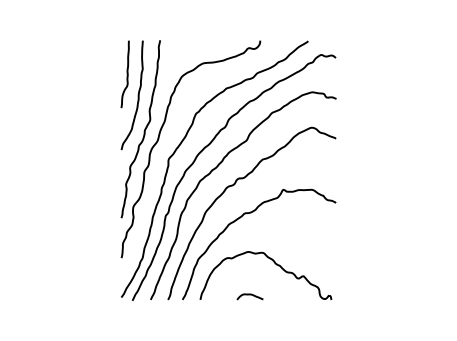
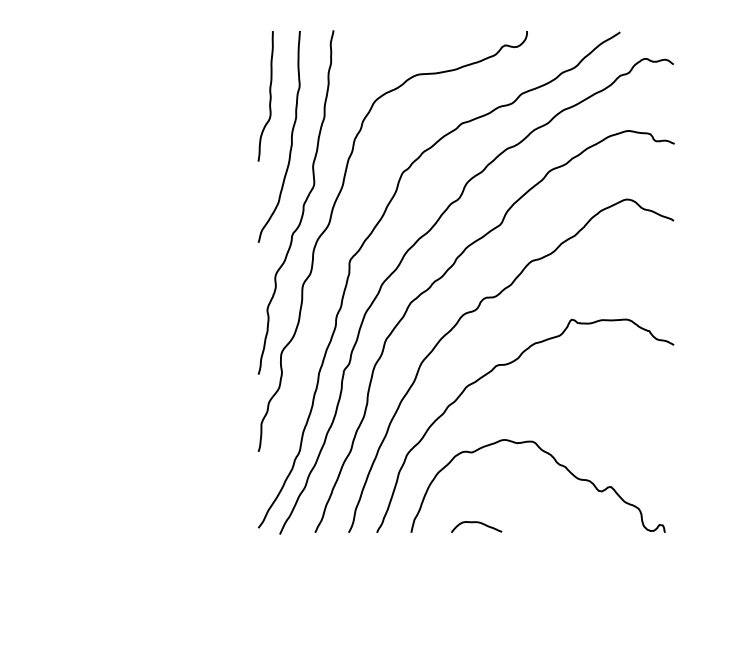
curve: (249, 295) -> (475, 524), moved

